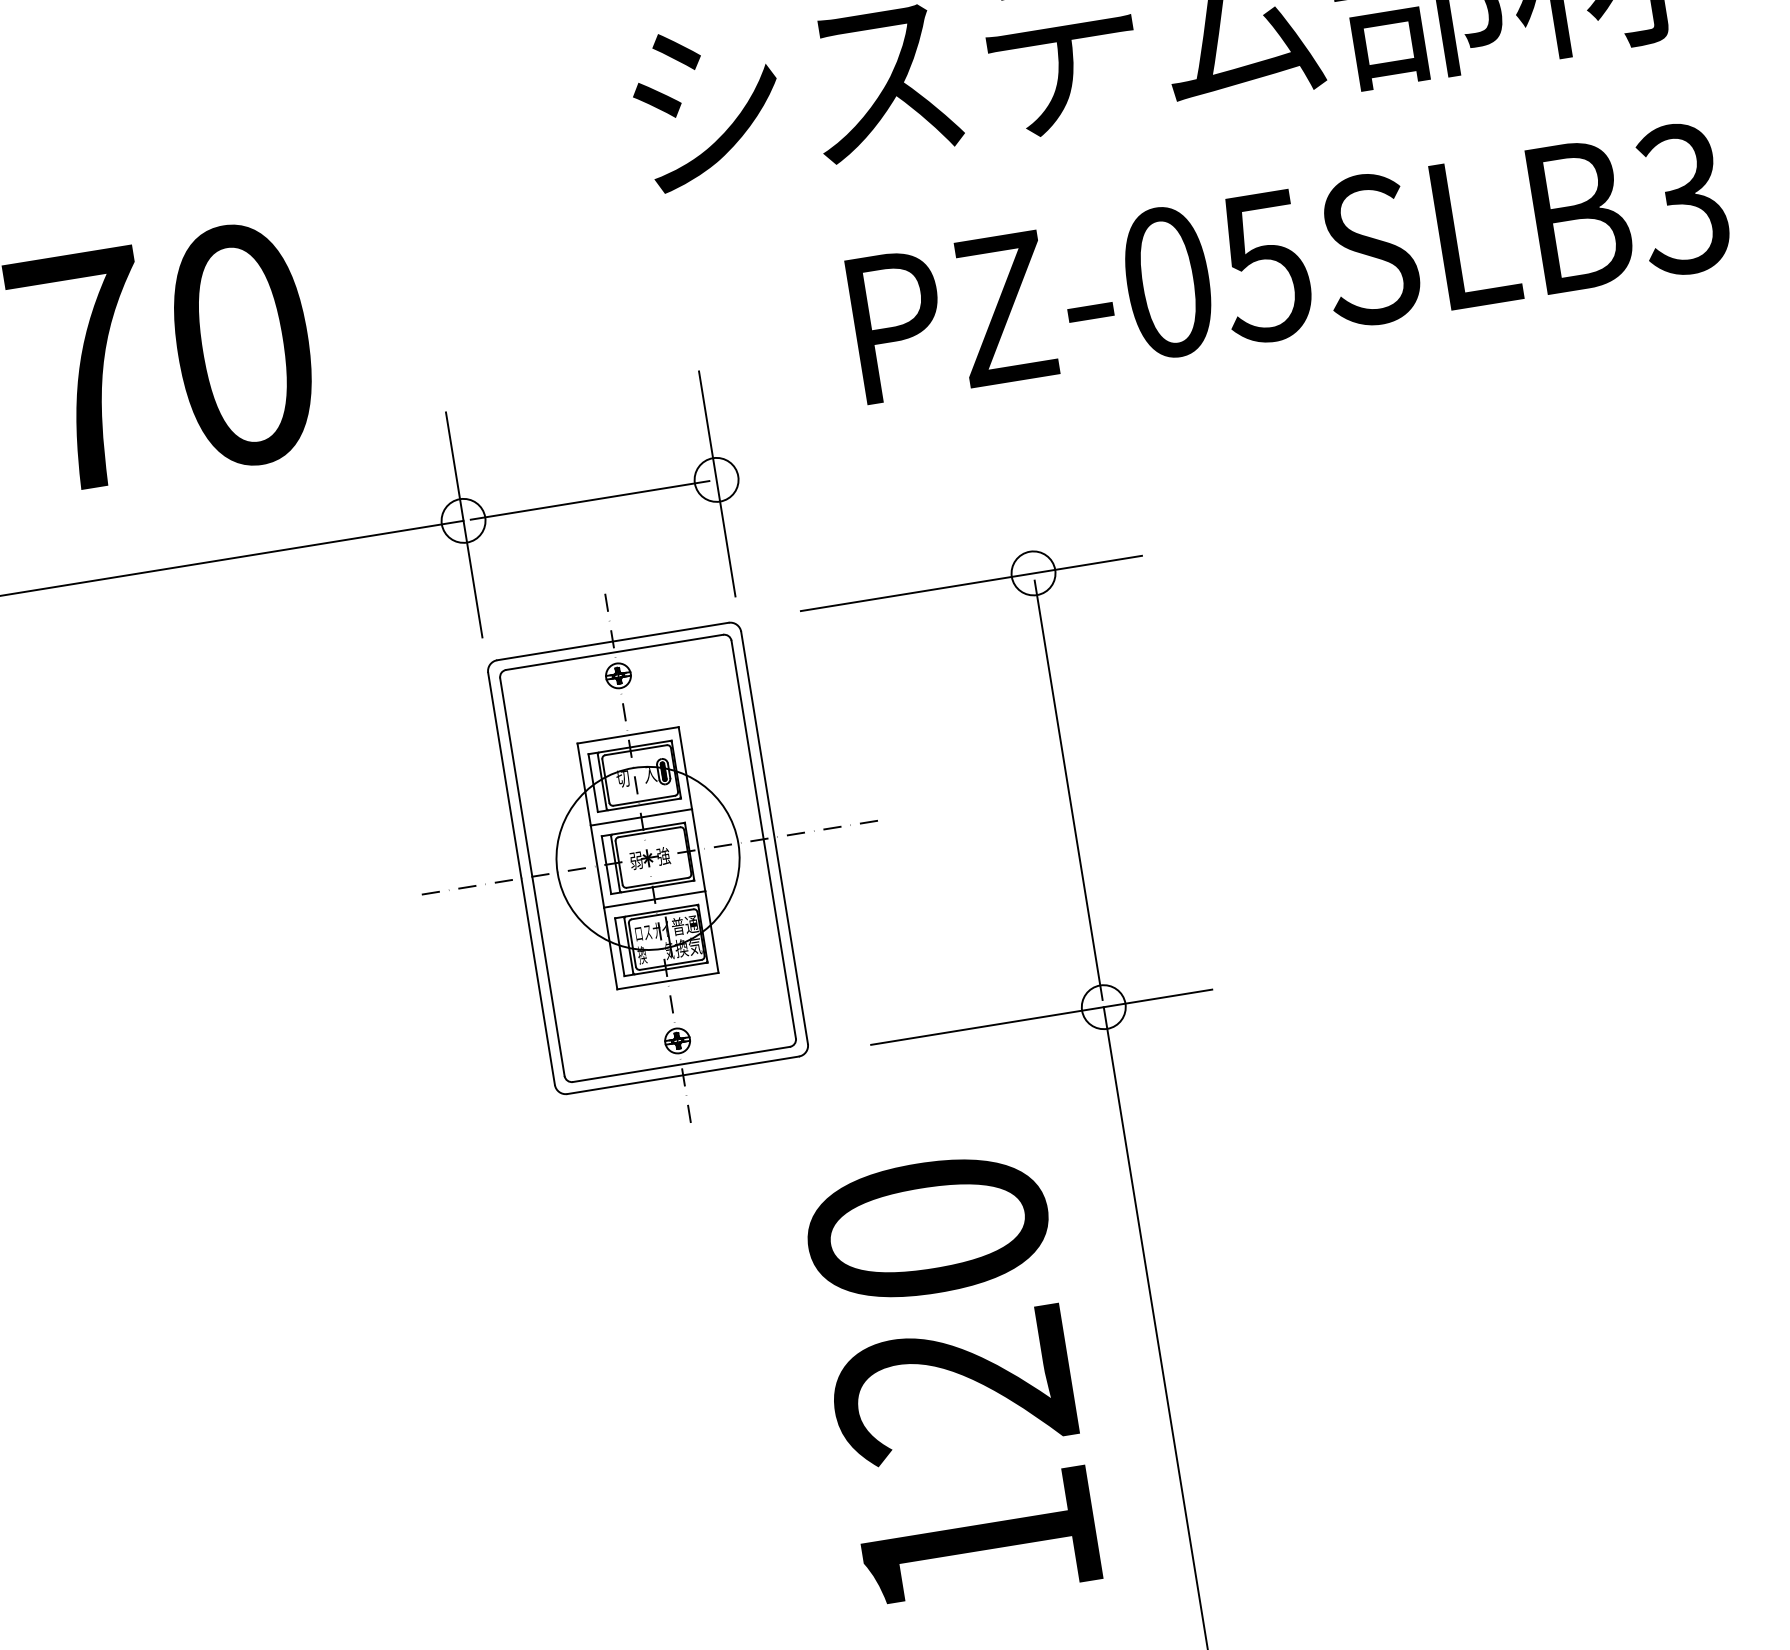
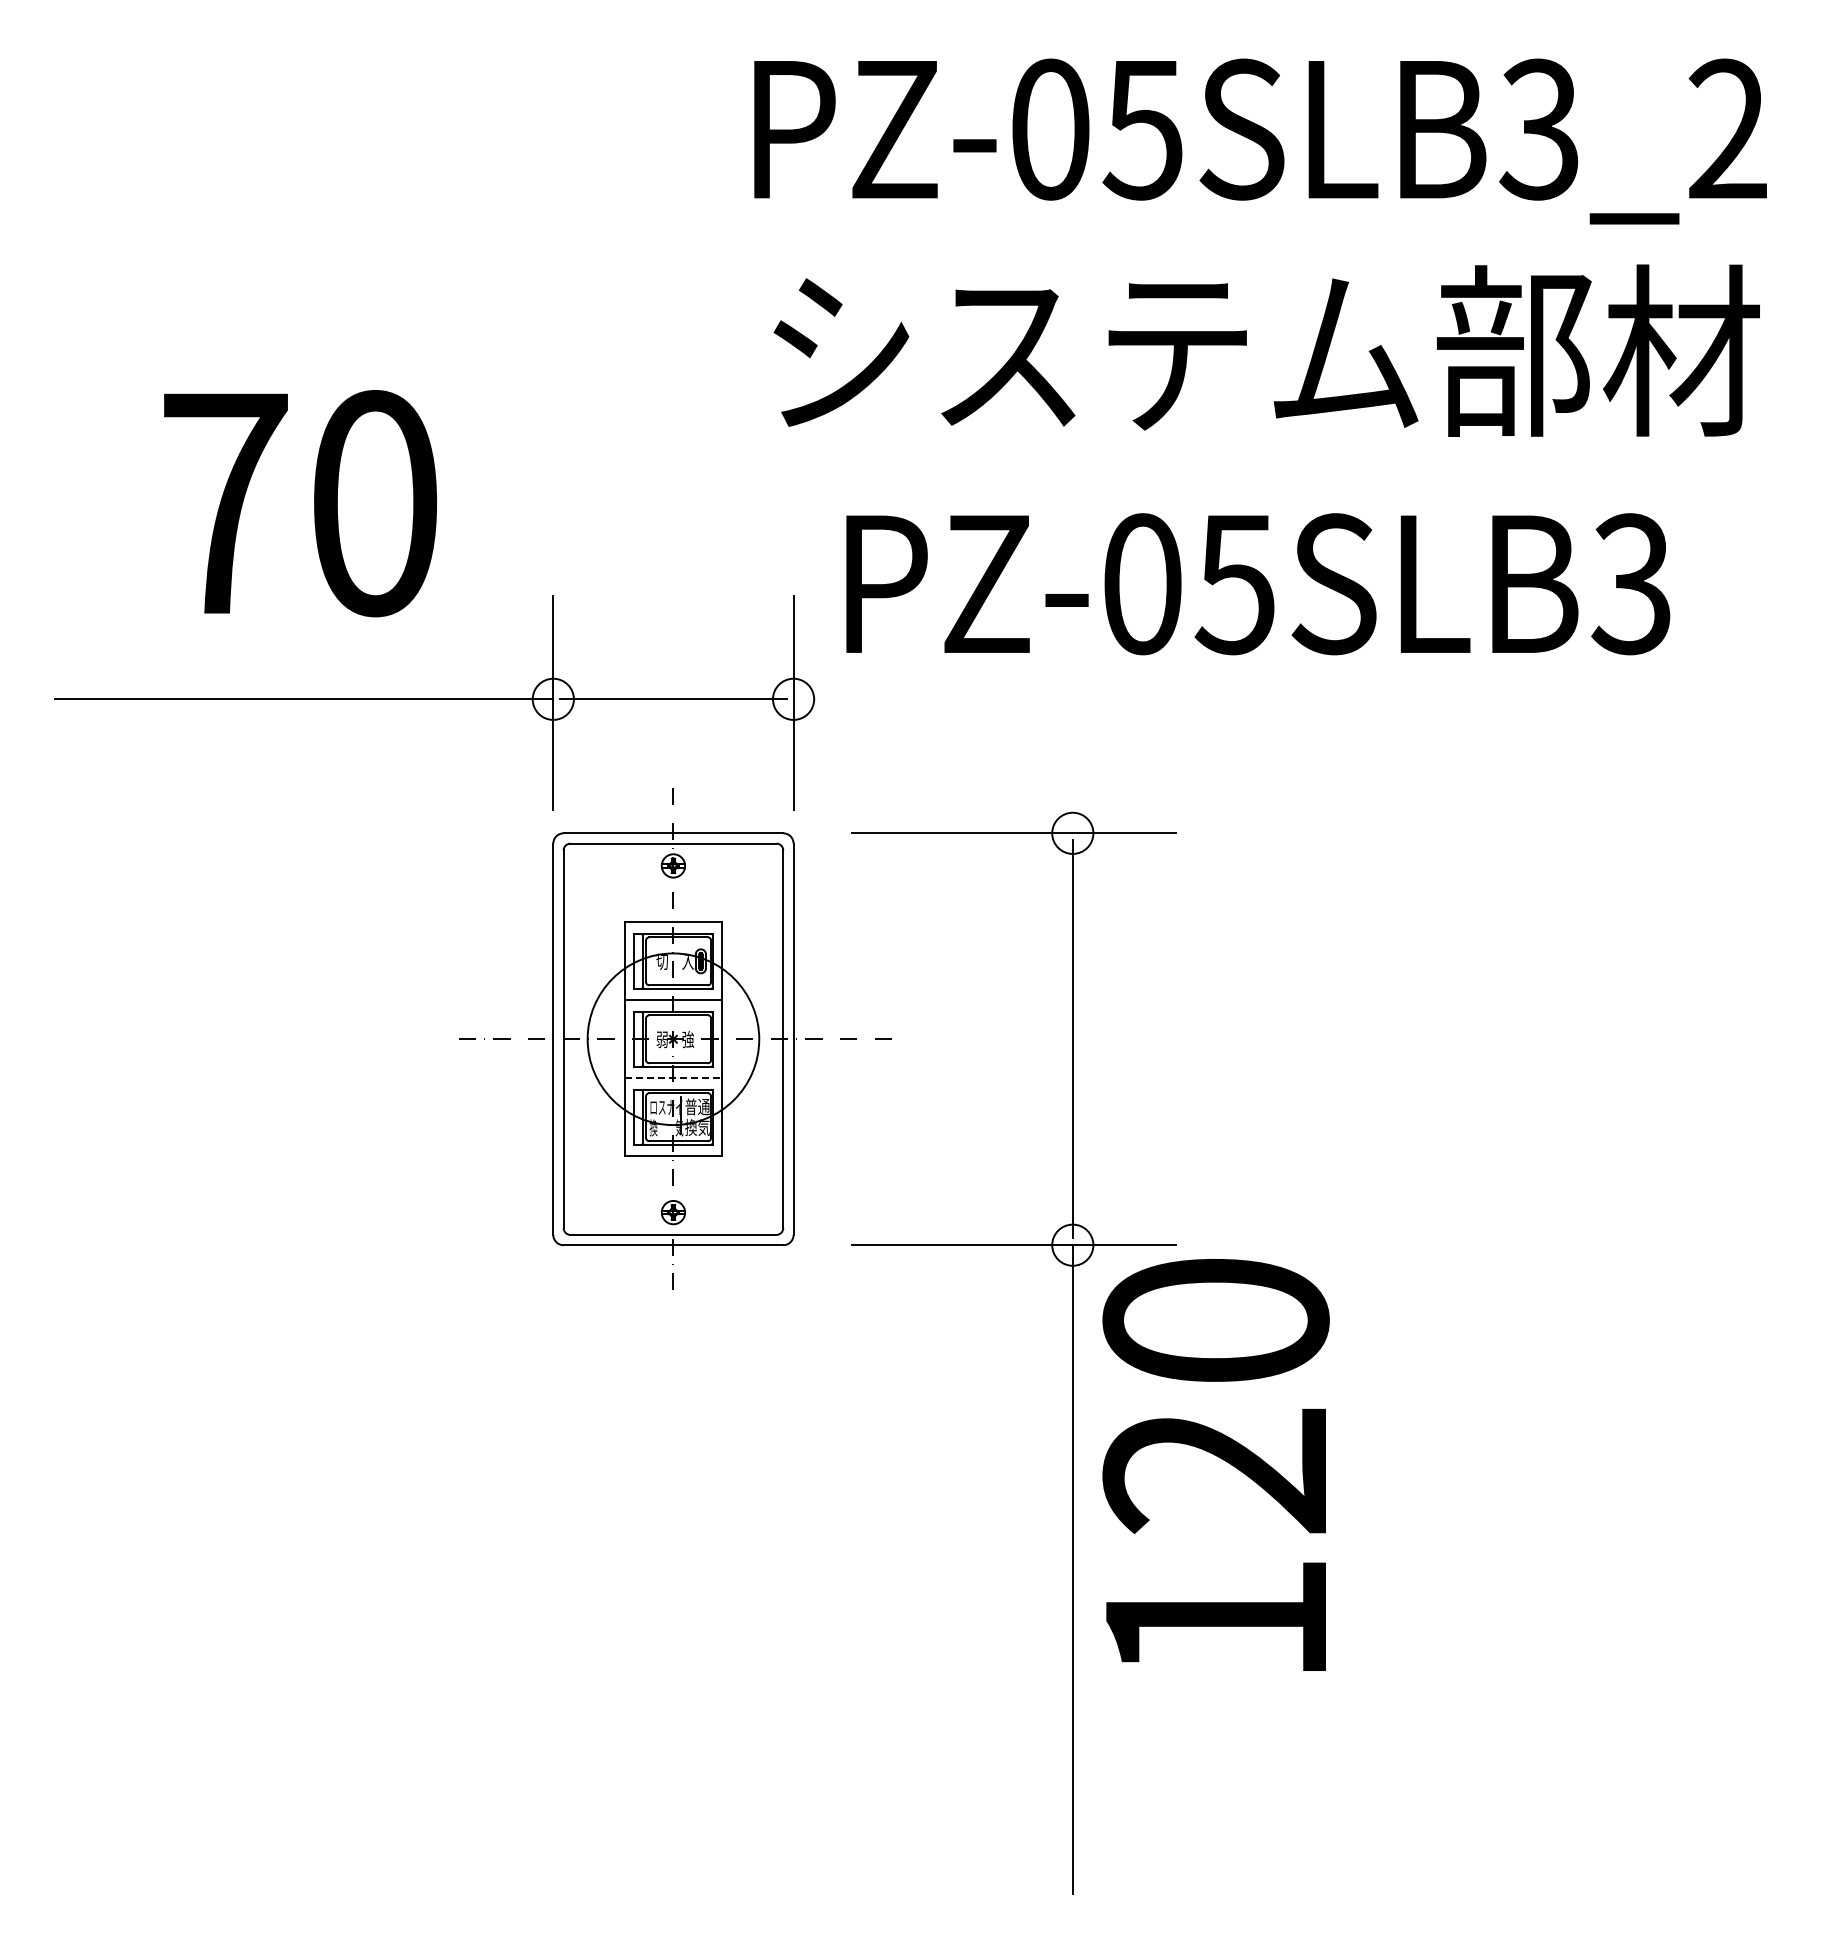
text: (1289, 262) -> (1258, 584), moved
line: (654, 899) -> (673, 1078), solid -> dashed
text: (952, 1380) -> (1215, 1464), moved

